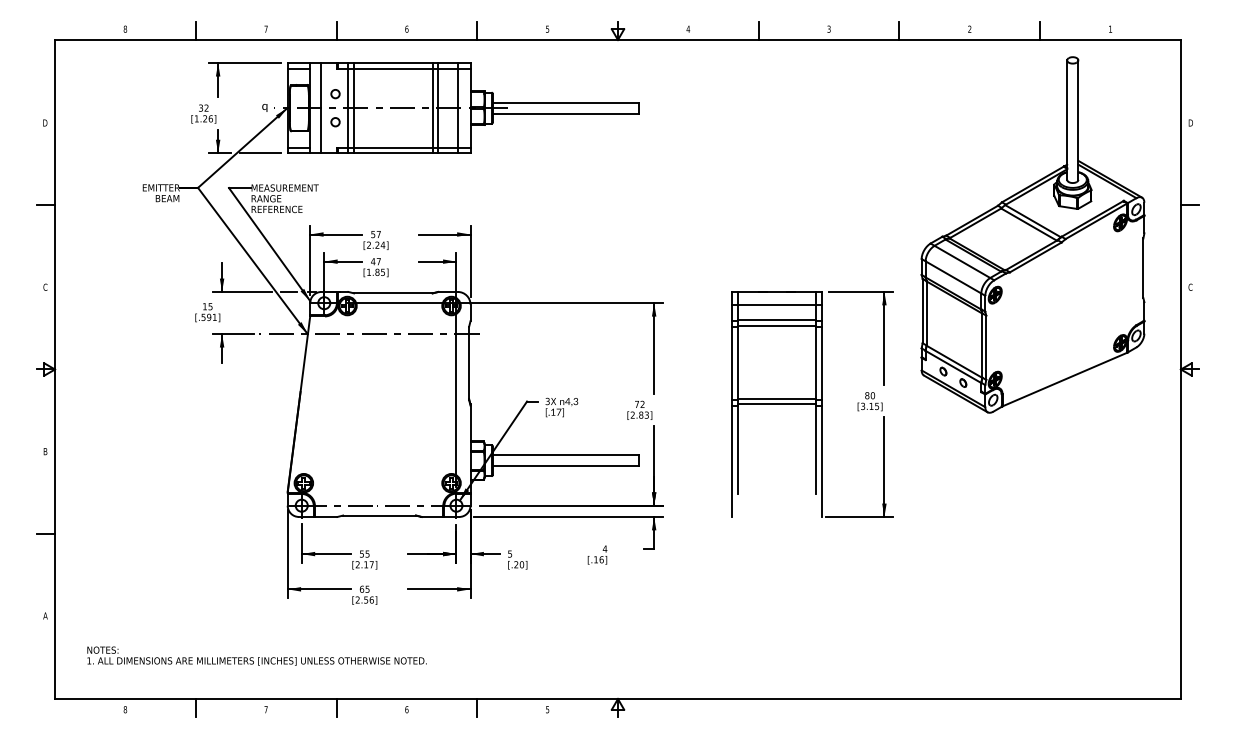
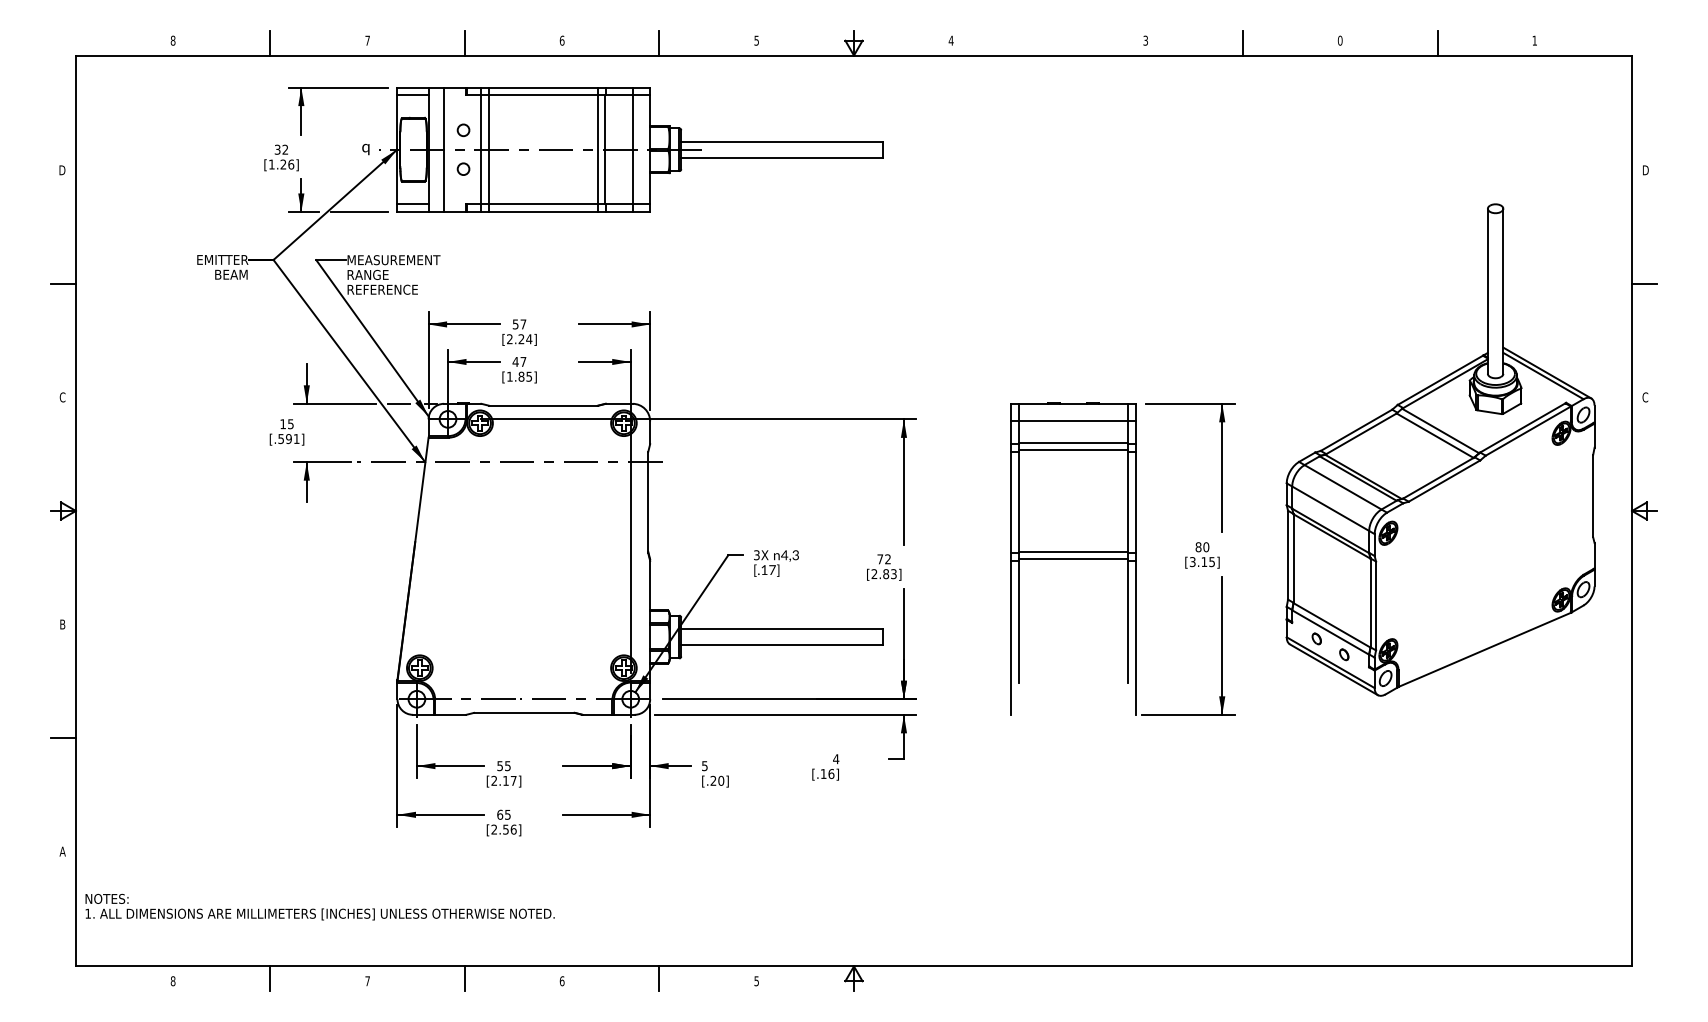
text: (969, 29) -> (1339, 40), 2 -> 0
line: (758, 30) -> (1048, 42), removed
part: (1032, 234) -> (1440, 449), moved
text: (256, 655) -> (319, 906), moved

